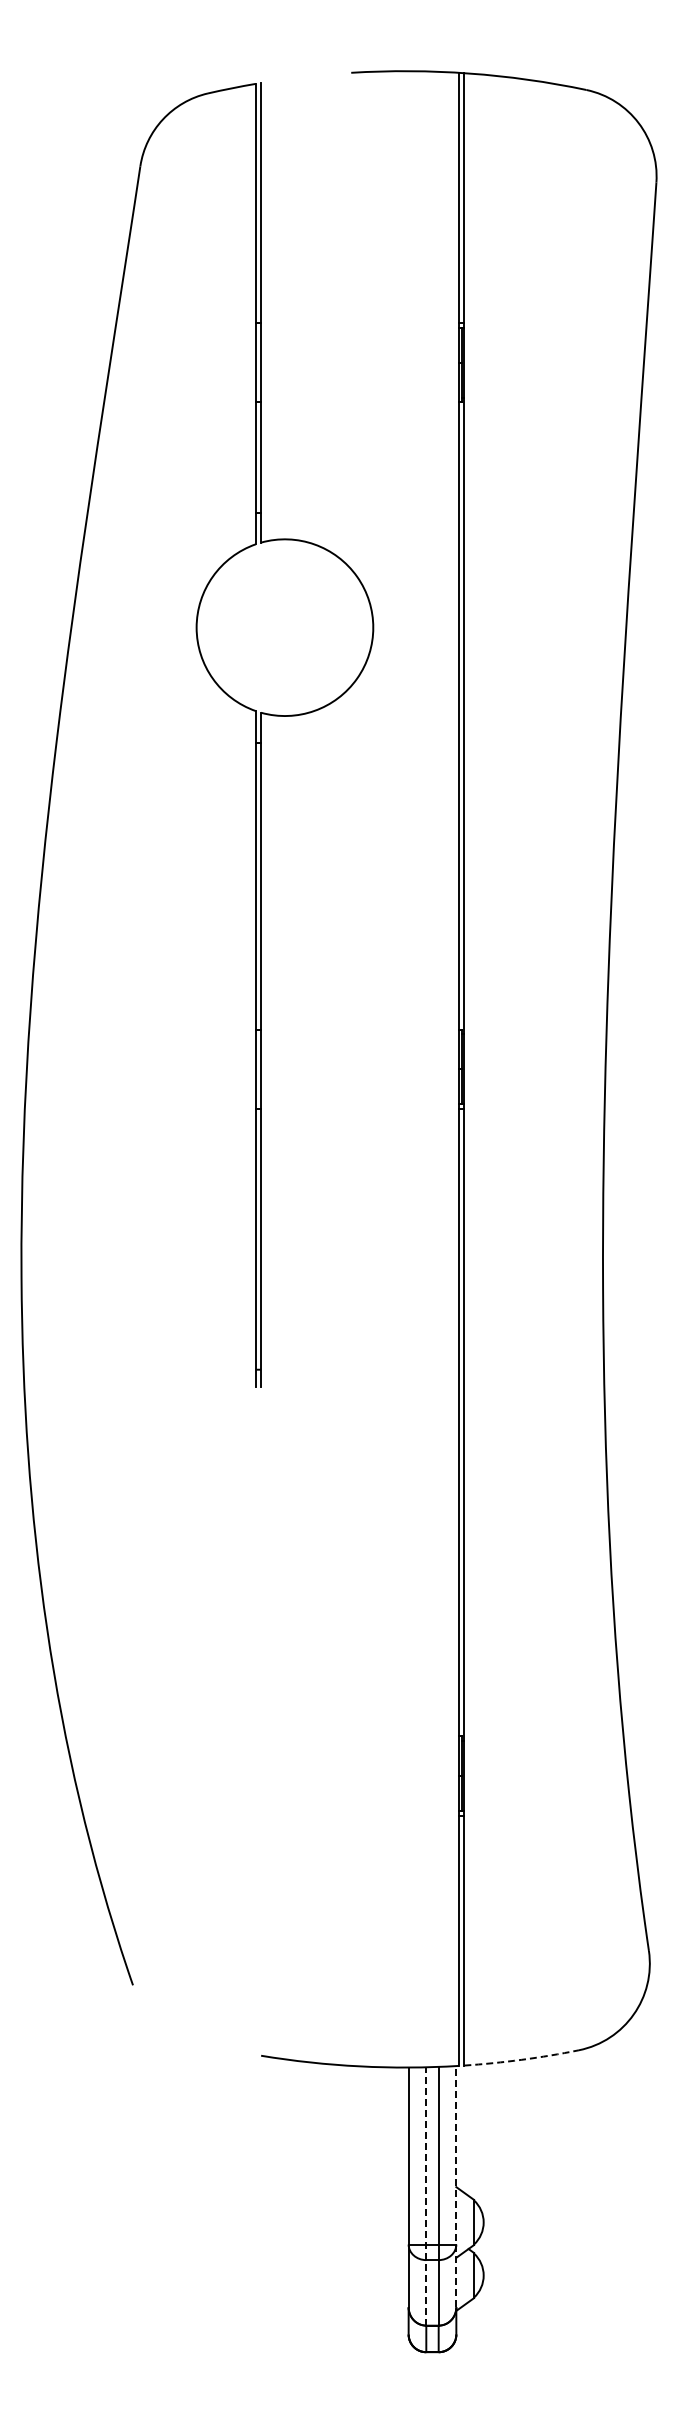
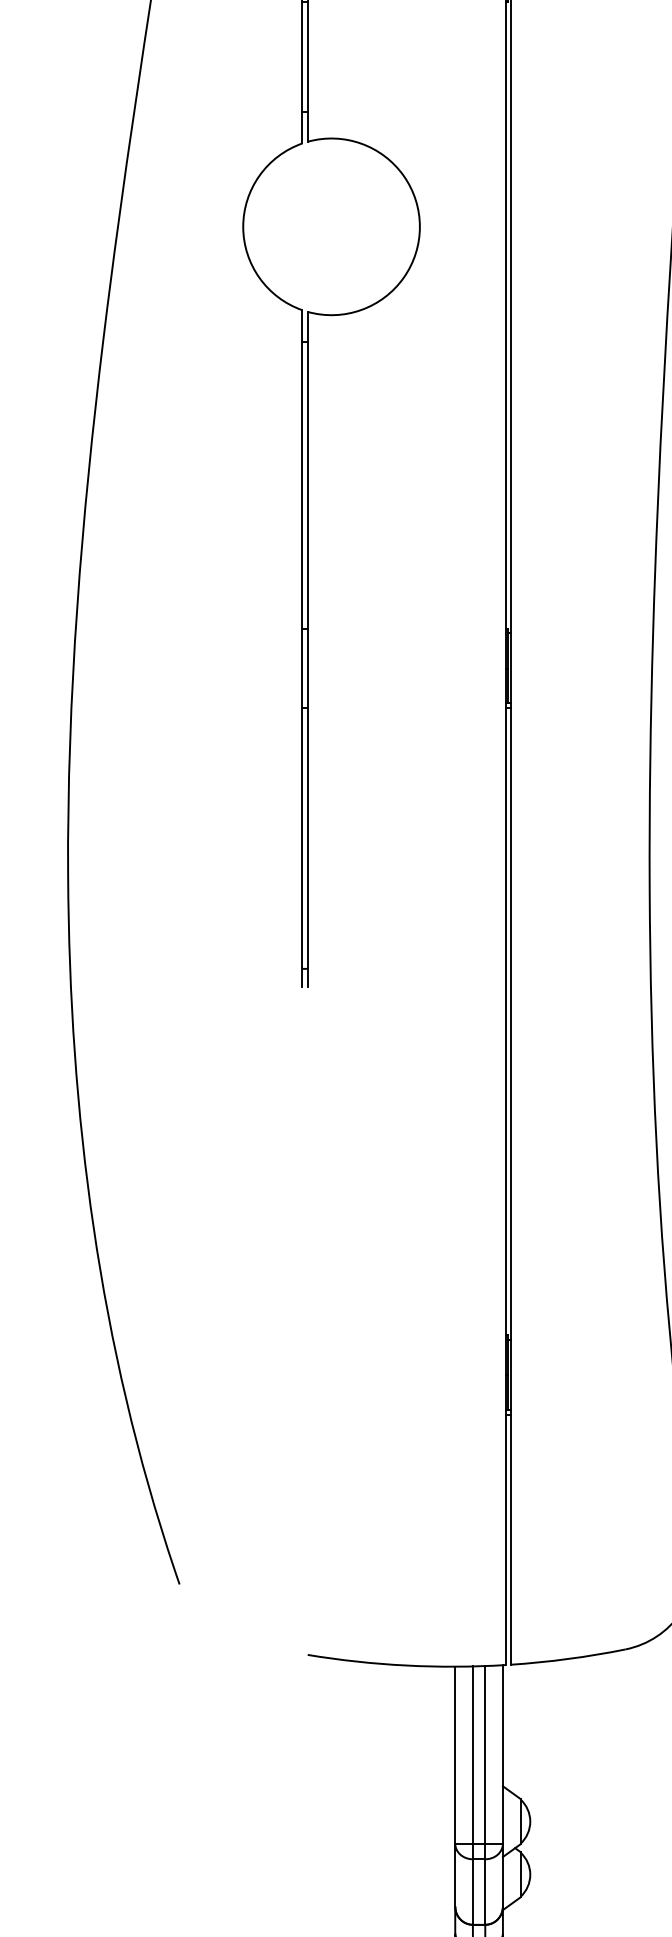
arc: (521, 2059) -> (568, 1658), dashed -> solid
line: (456, 2186) -> (503, 1785), dashed -> solid
line: (426, 2195) -> (473, 1794), dashed -> solid

